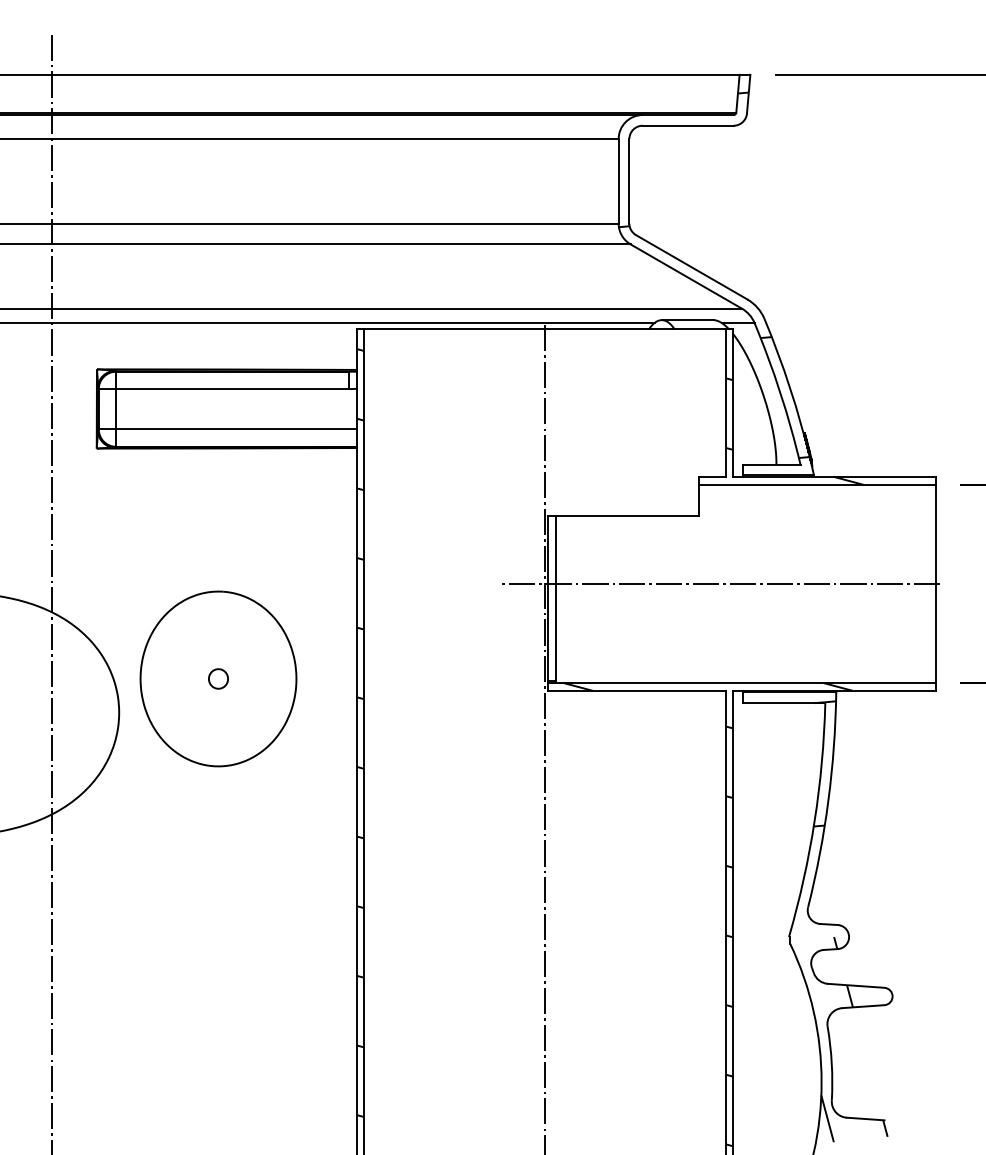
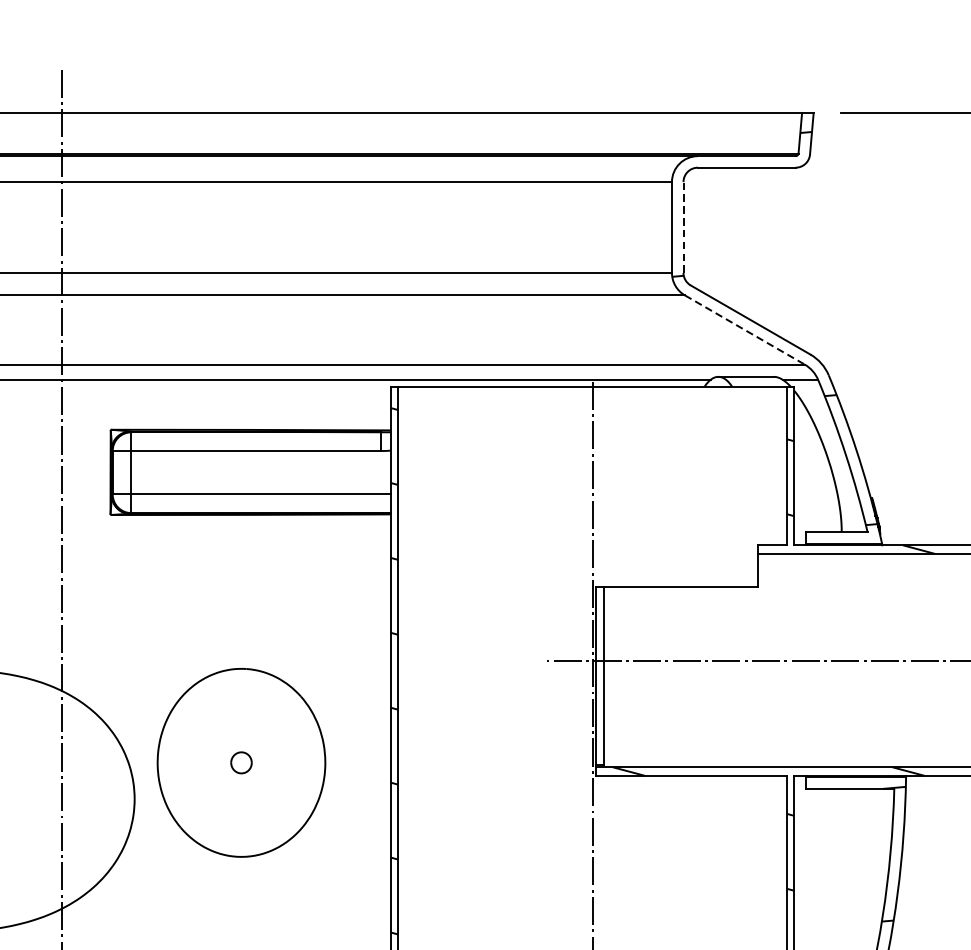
line: (629, 180) -> (683, 226), solid -> dashed
line: (686, 276) -> (744, 329), solid -> dashed

